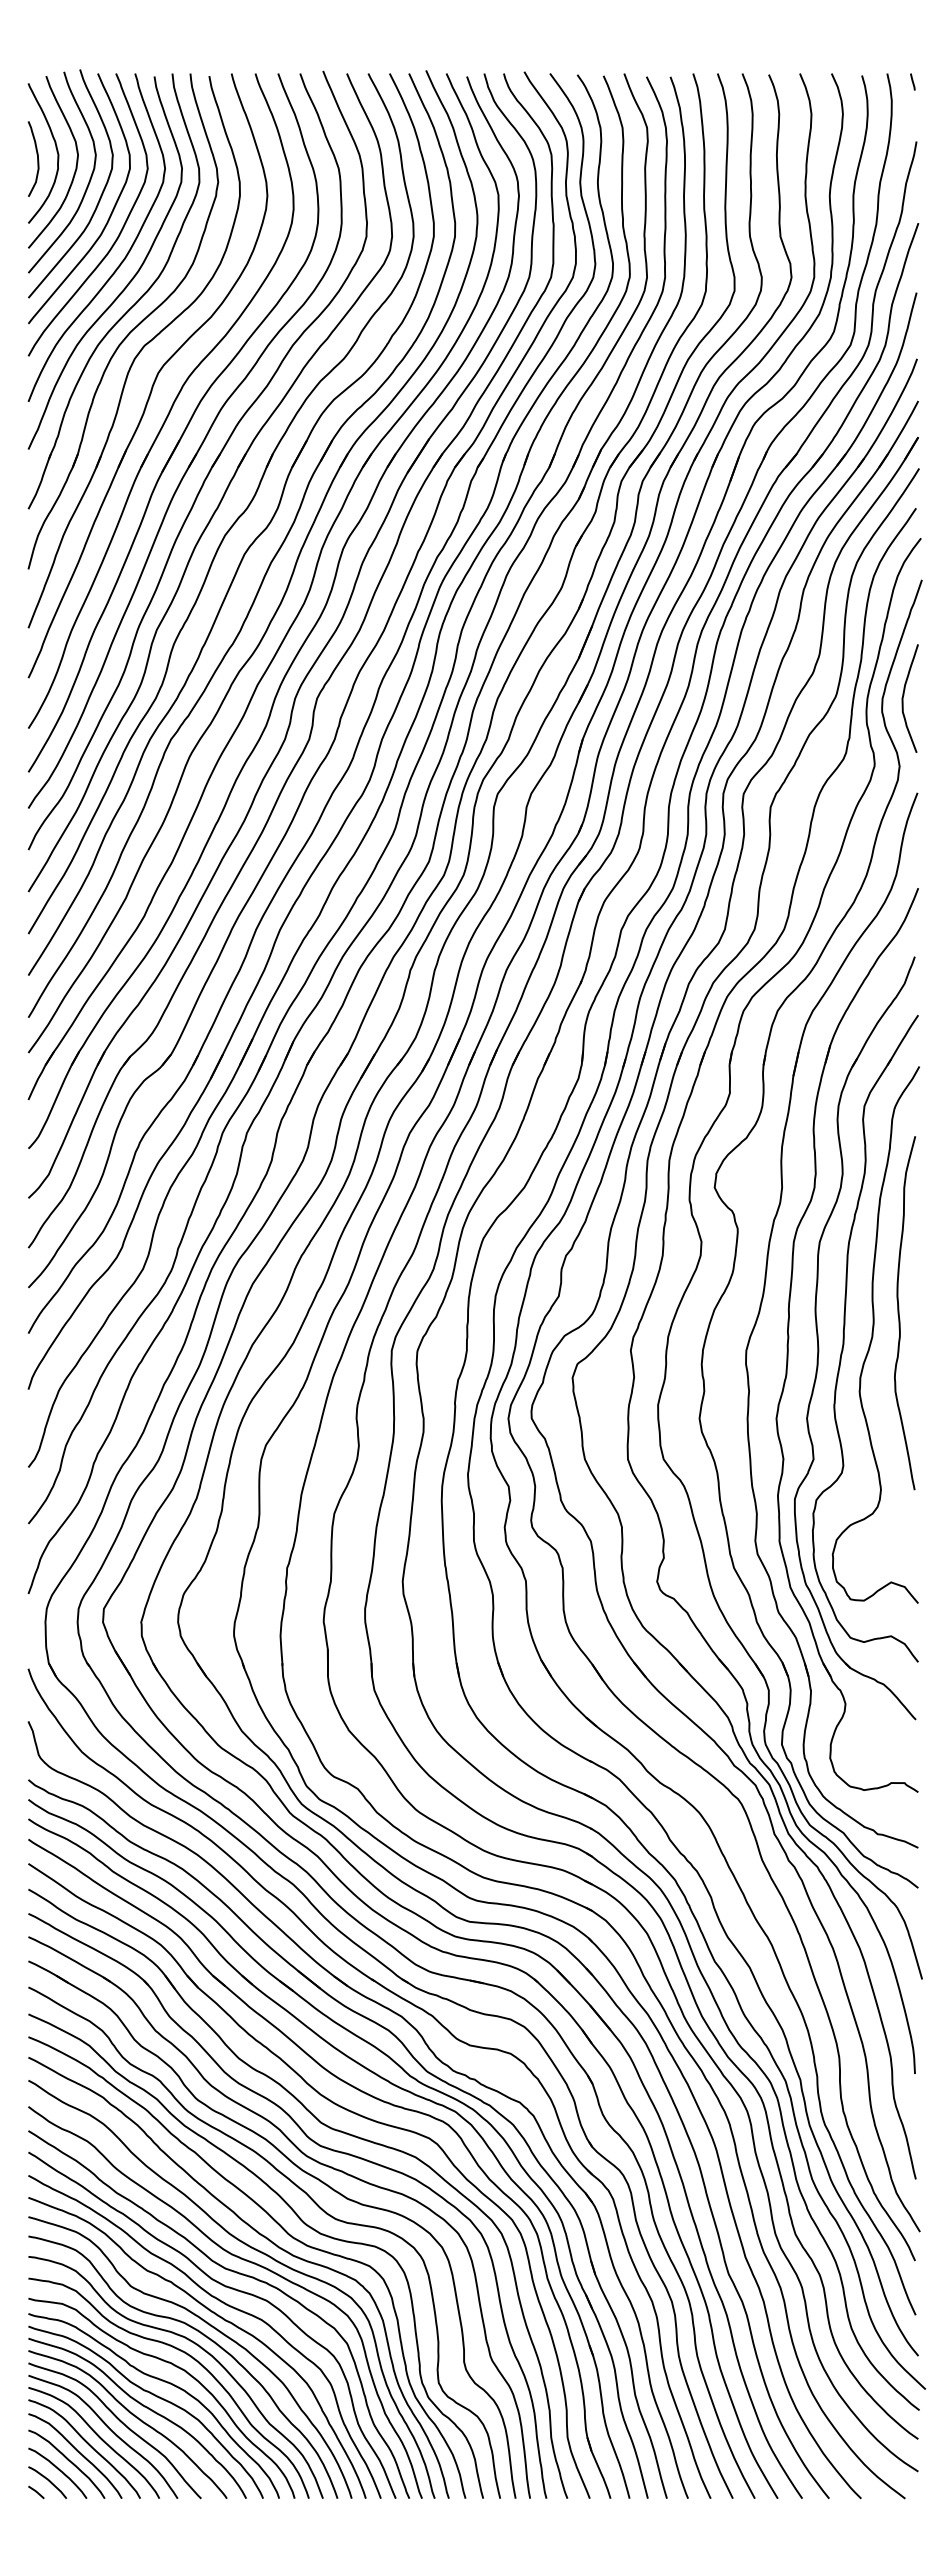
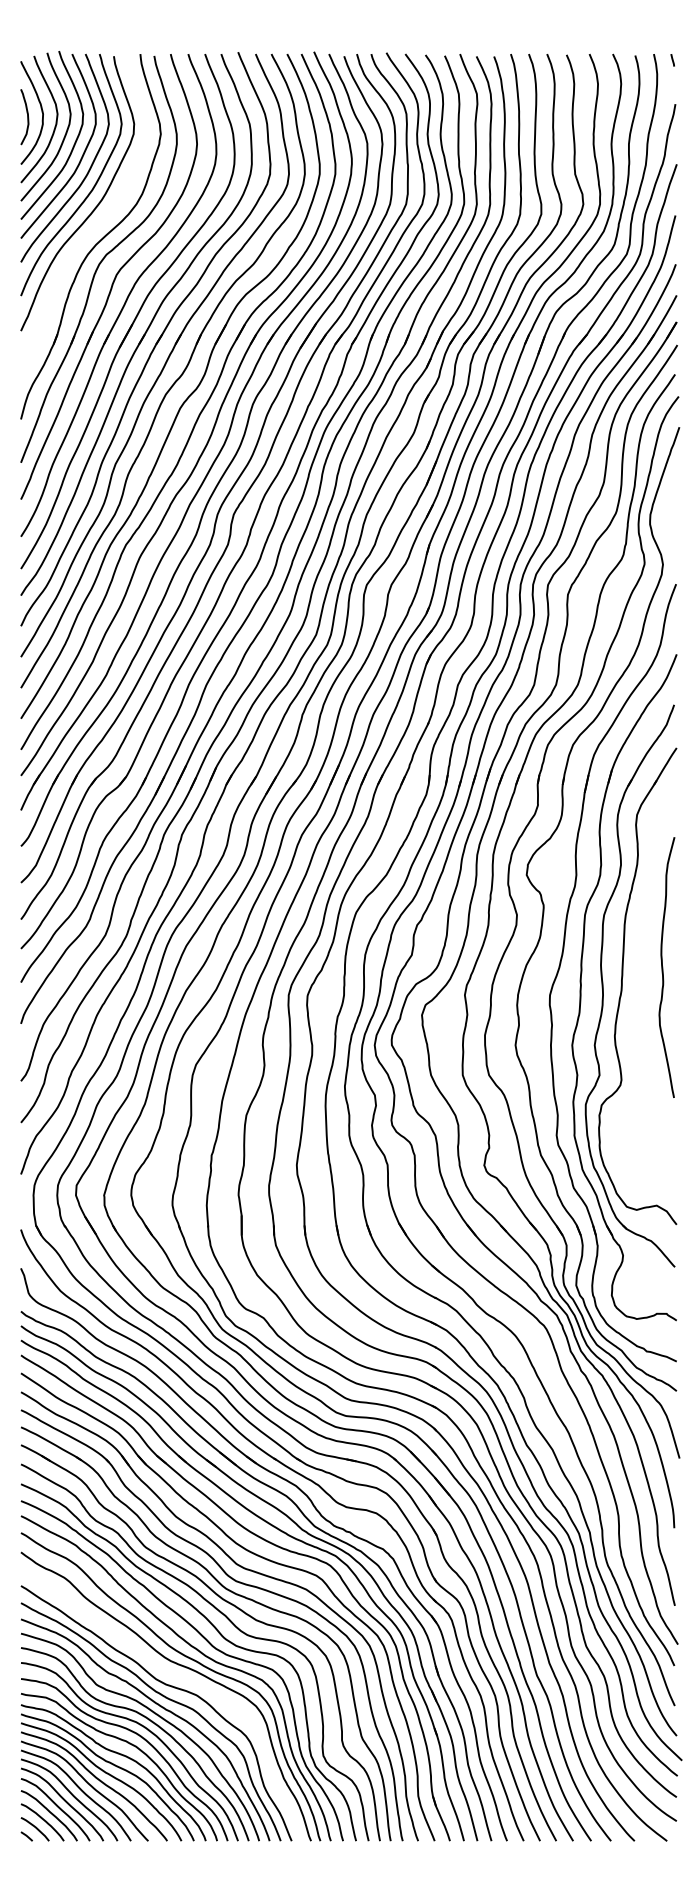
part: (130, 307) -> (96, 226), removed
curve: (904, 695) -> (666, 512), removed
curve: (873, 1334) -> (643, 983), removed
curve: (233, 2272) -> (172, 1674), removed

